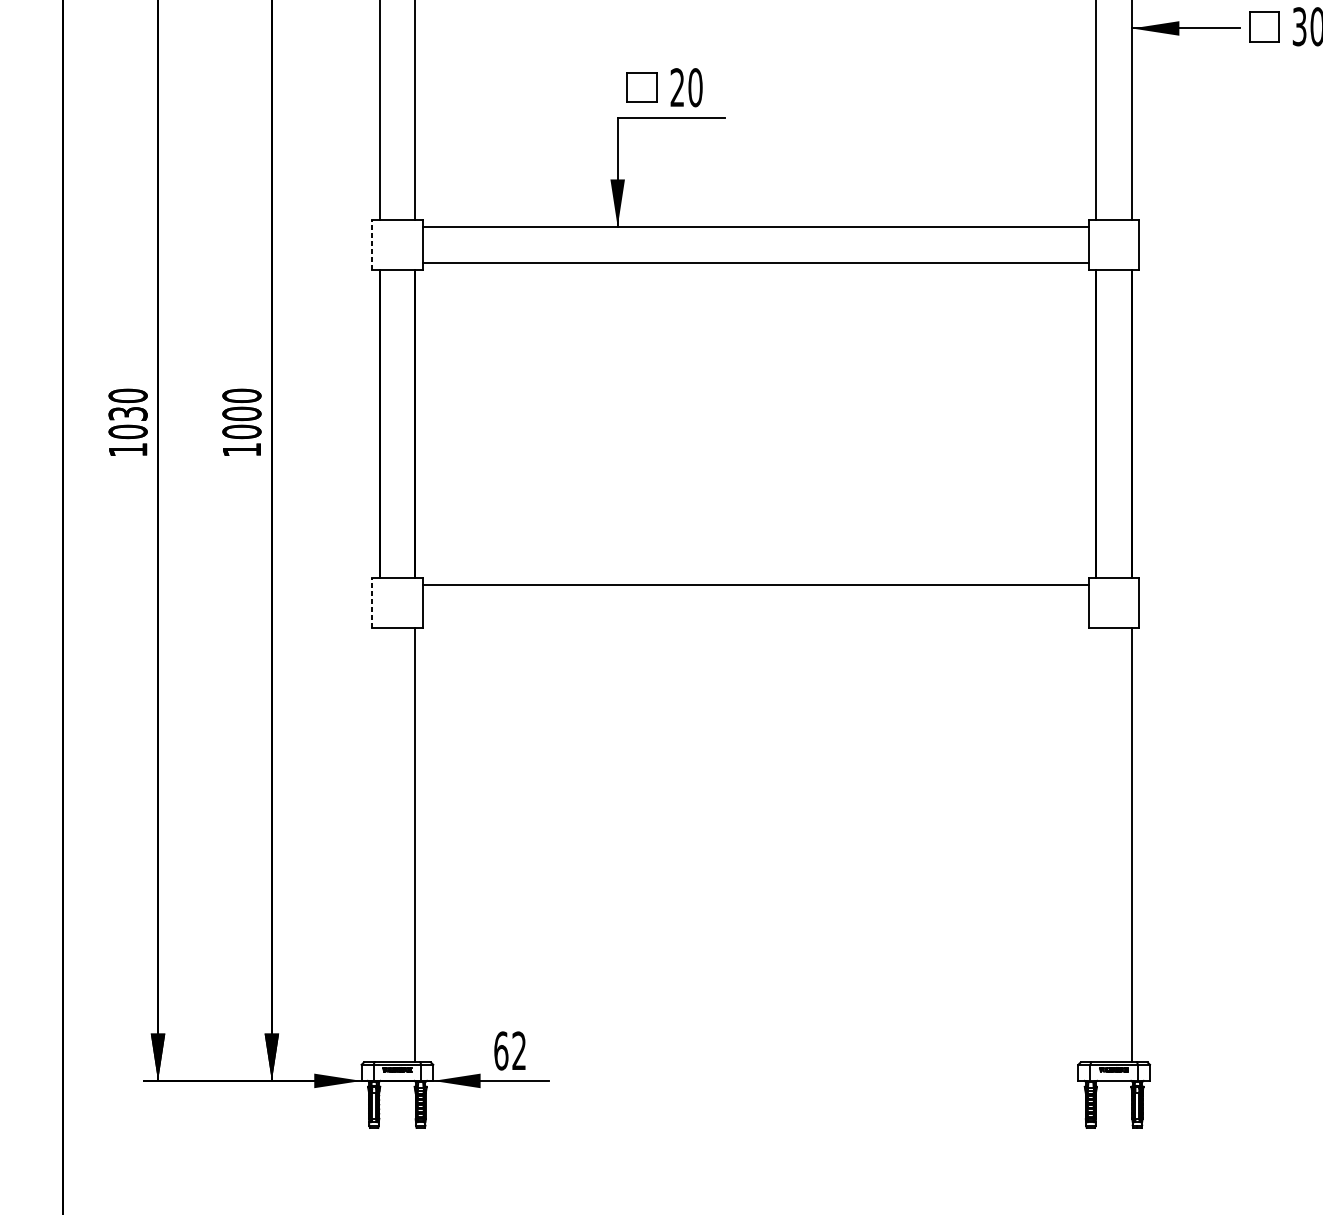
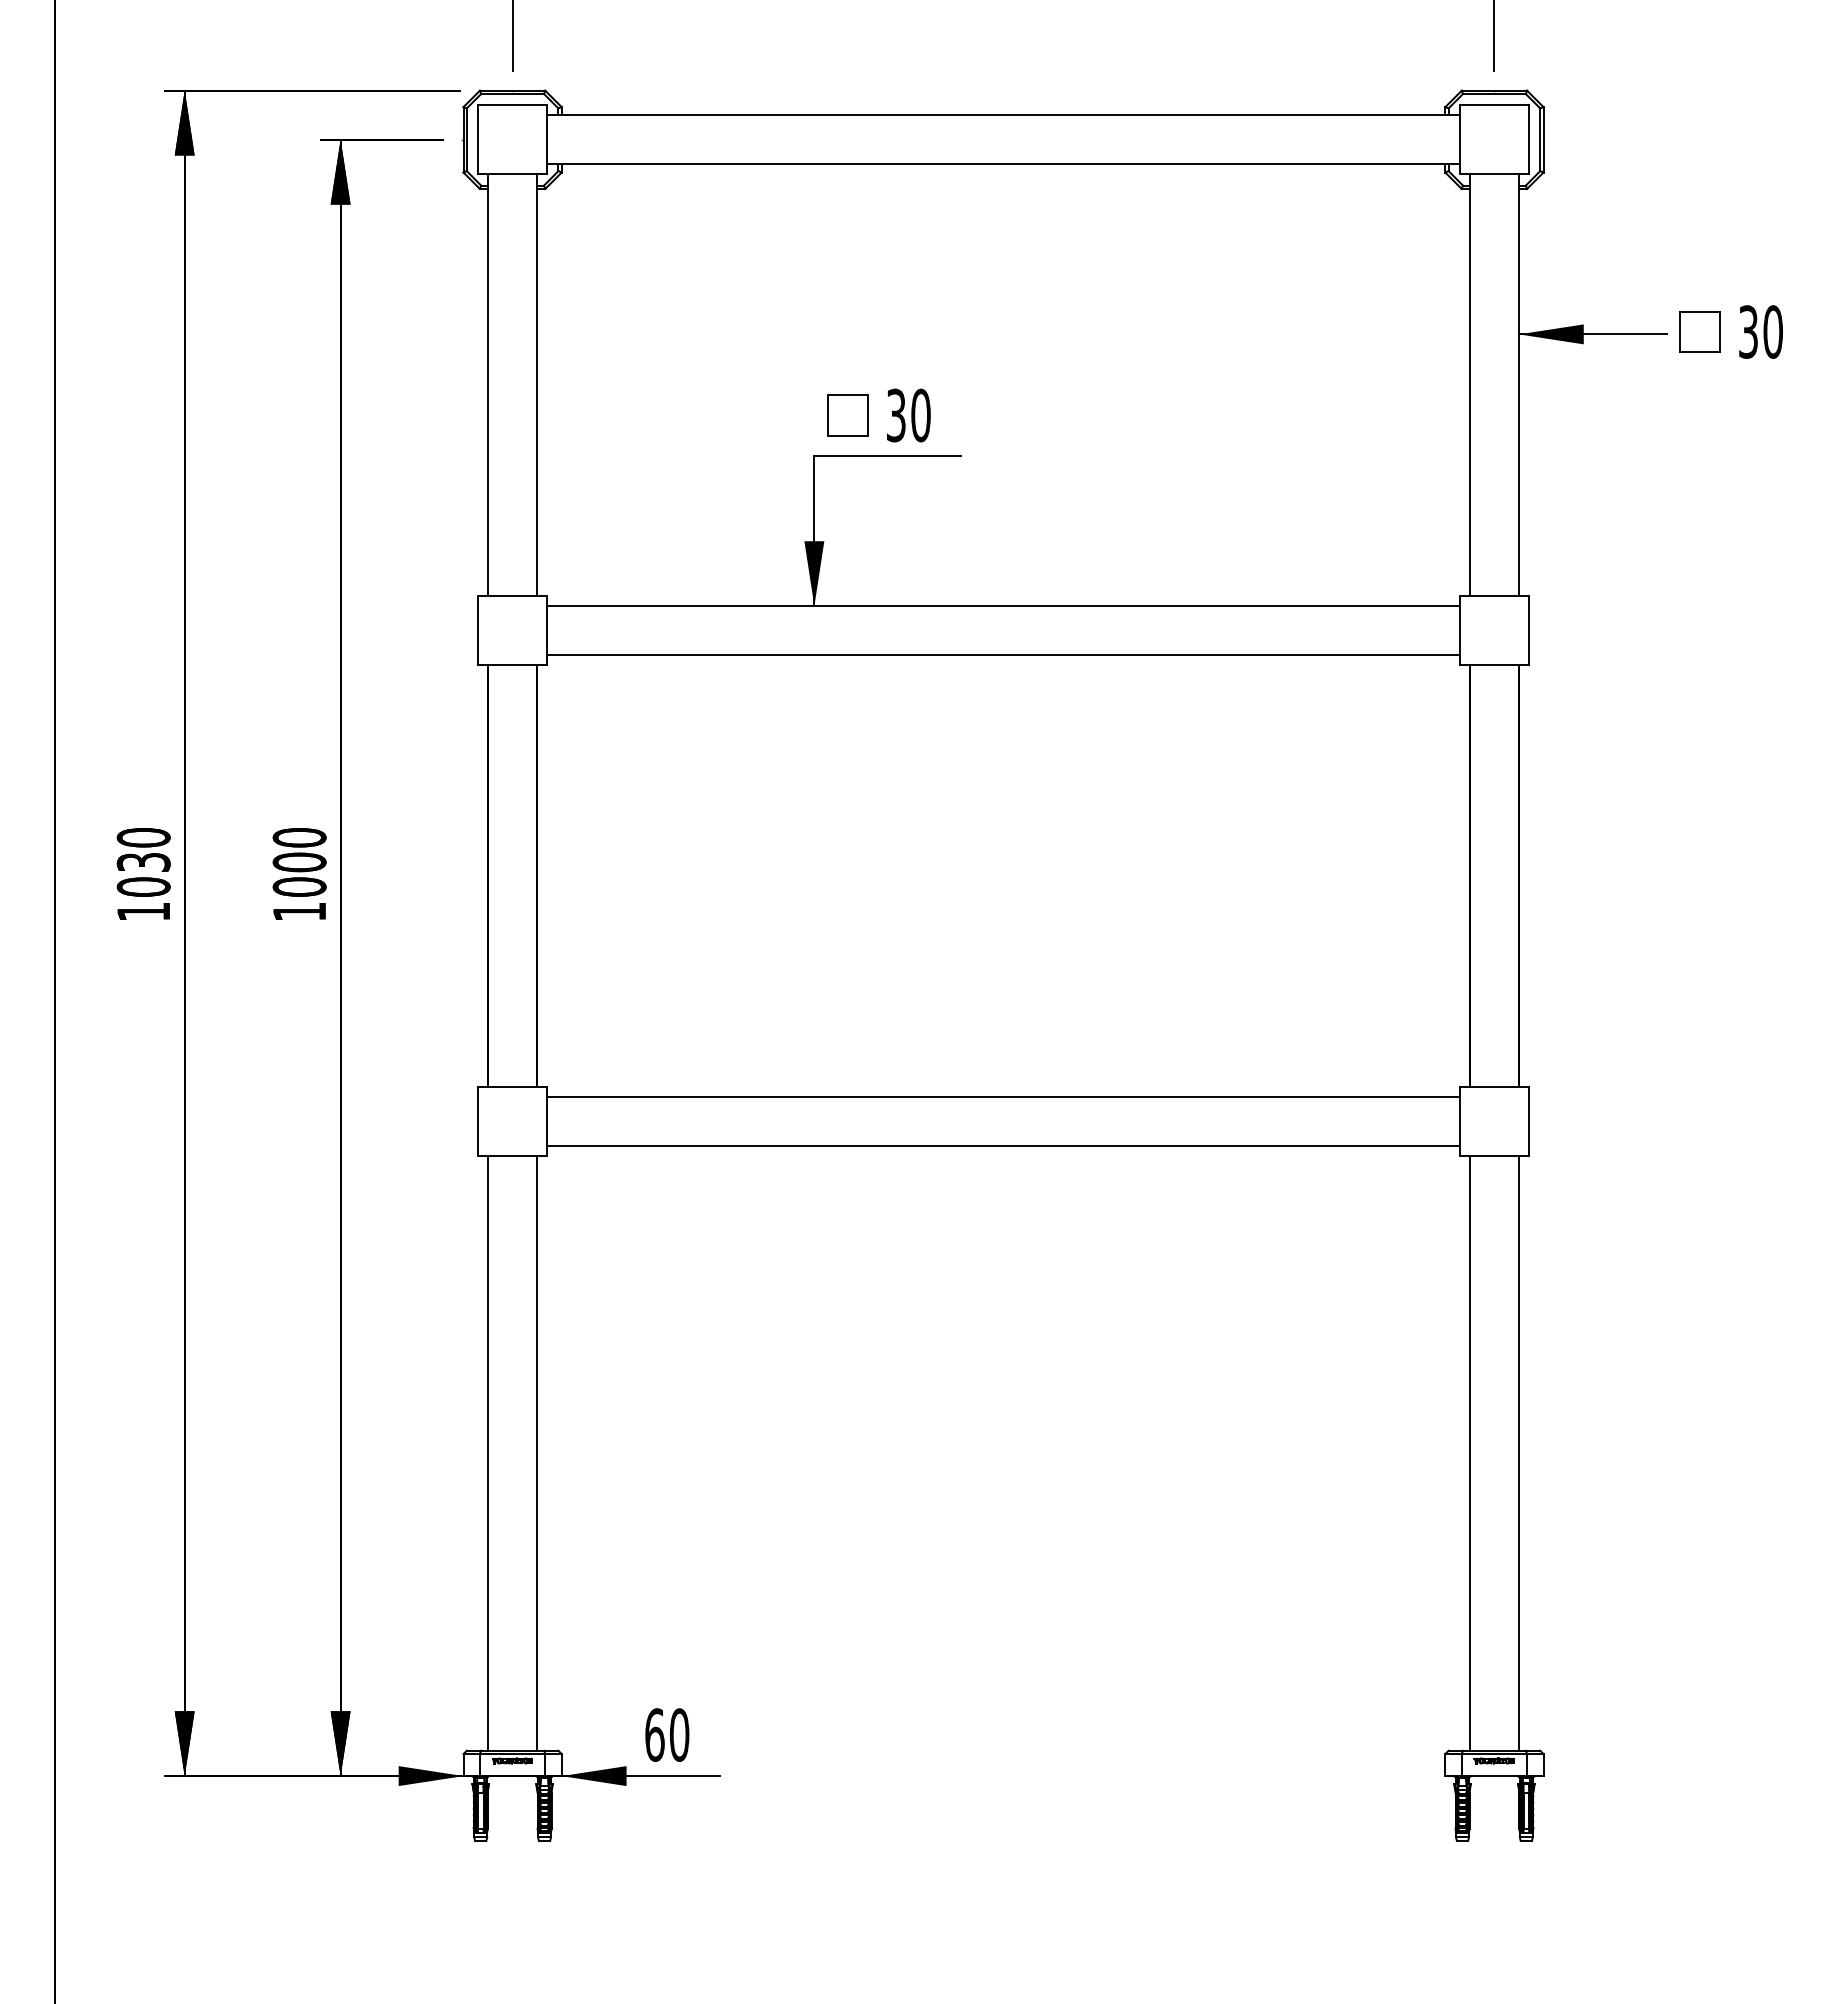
text: (677, 87) -> (896, 415), 20 -> 30
line: (372, 244) -> (478, 630), dashed -> solid
line: (372, 603) -> (478, 1121), dashed -> solid
line: (755, 621) -> (1003, 1146), added
line: (379, 844) -> (488, 1452), added
line: (1095, 844) -> (1469, 1452), added
text: (519, 1050) -> (679, 1734), 62 -> 60

